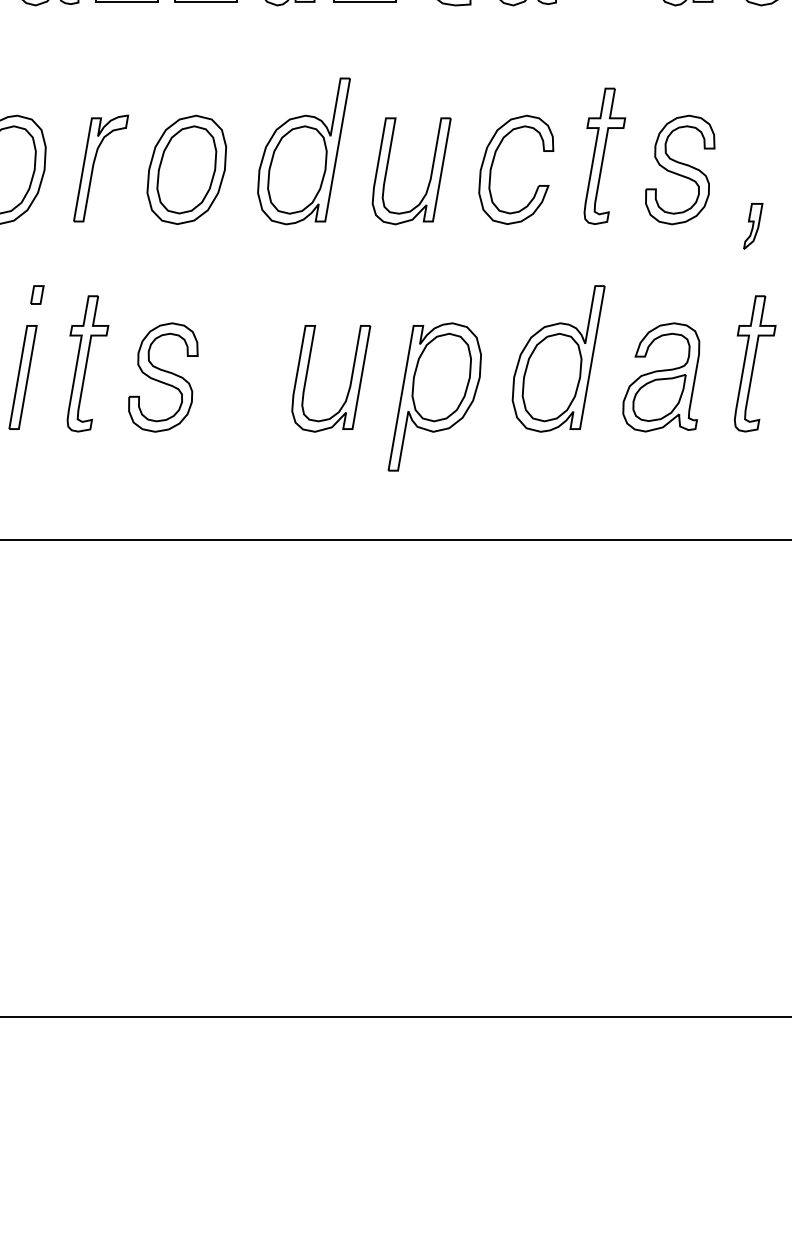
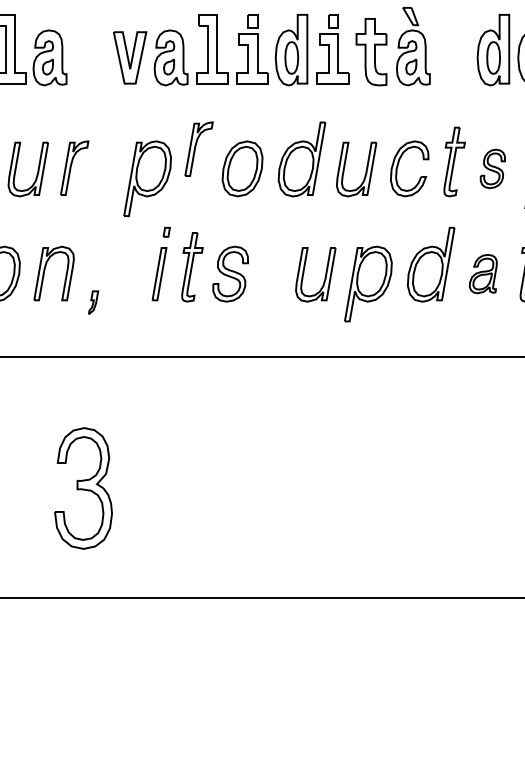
part: (99, 167) -> (198, 148), moved
part: (679, 169) -> (492, 168), size x0.7
part: (661, 376) -> (483, 273), size x0.7

